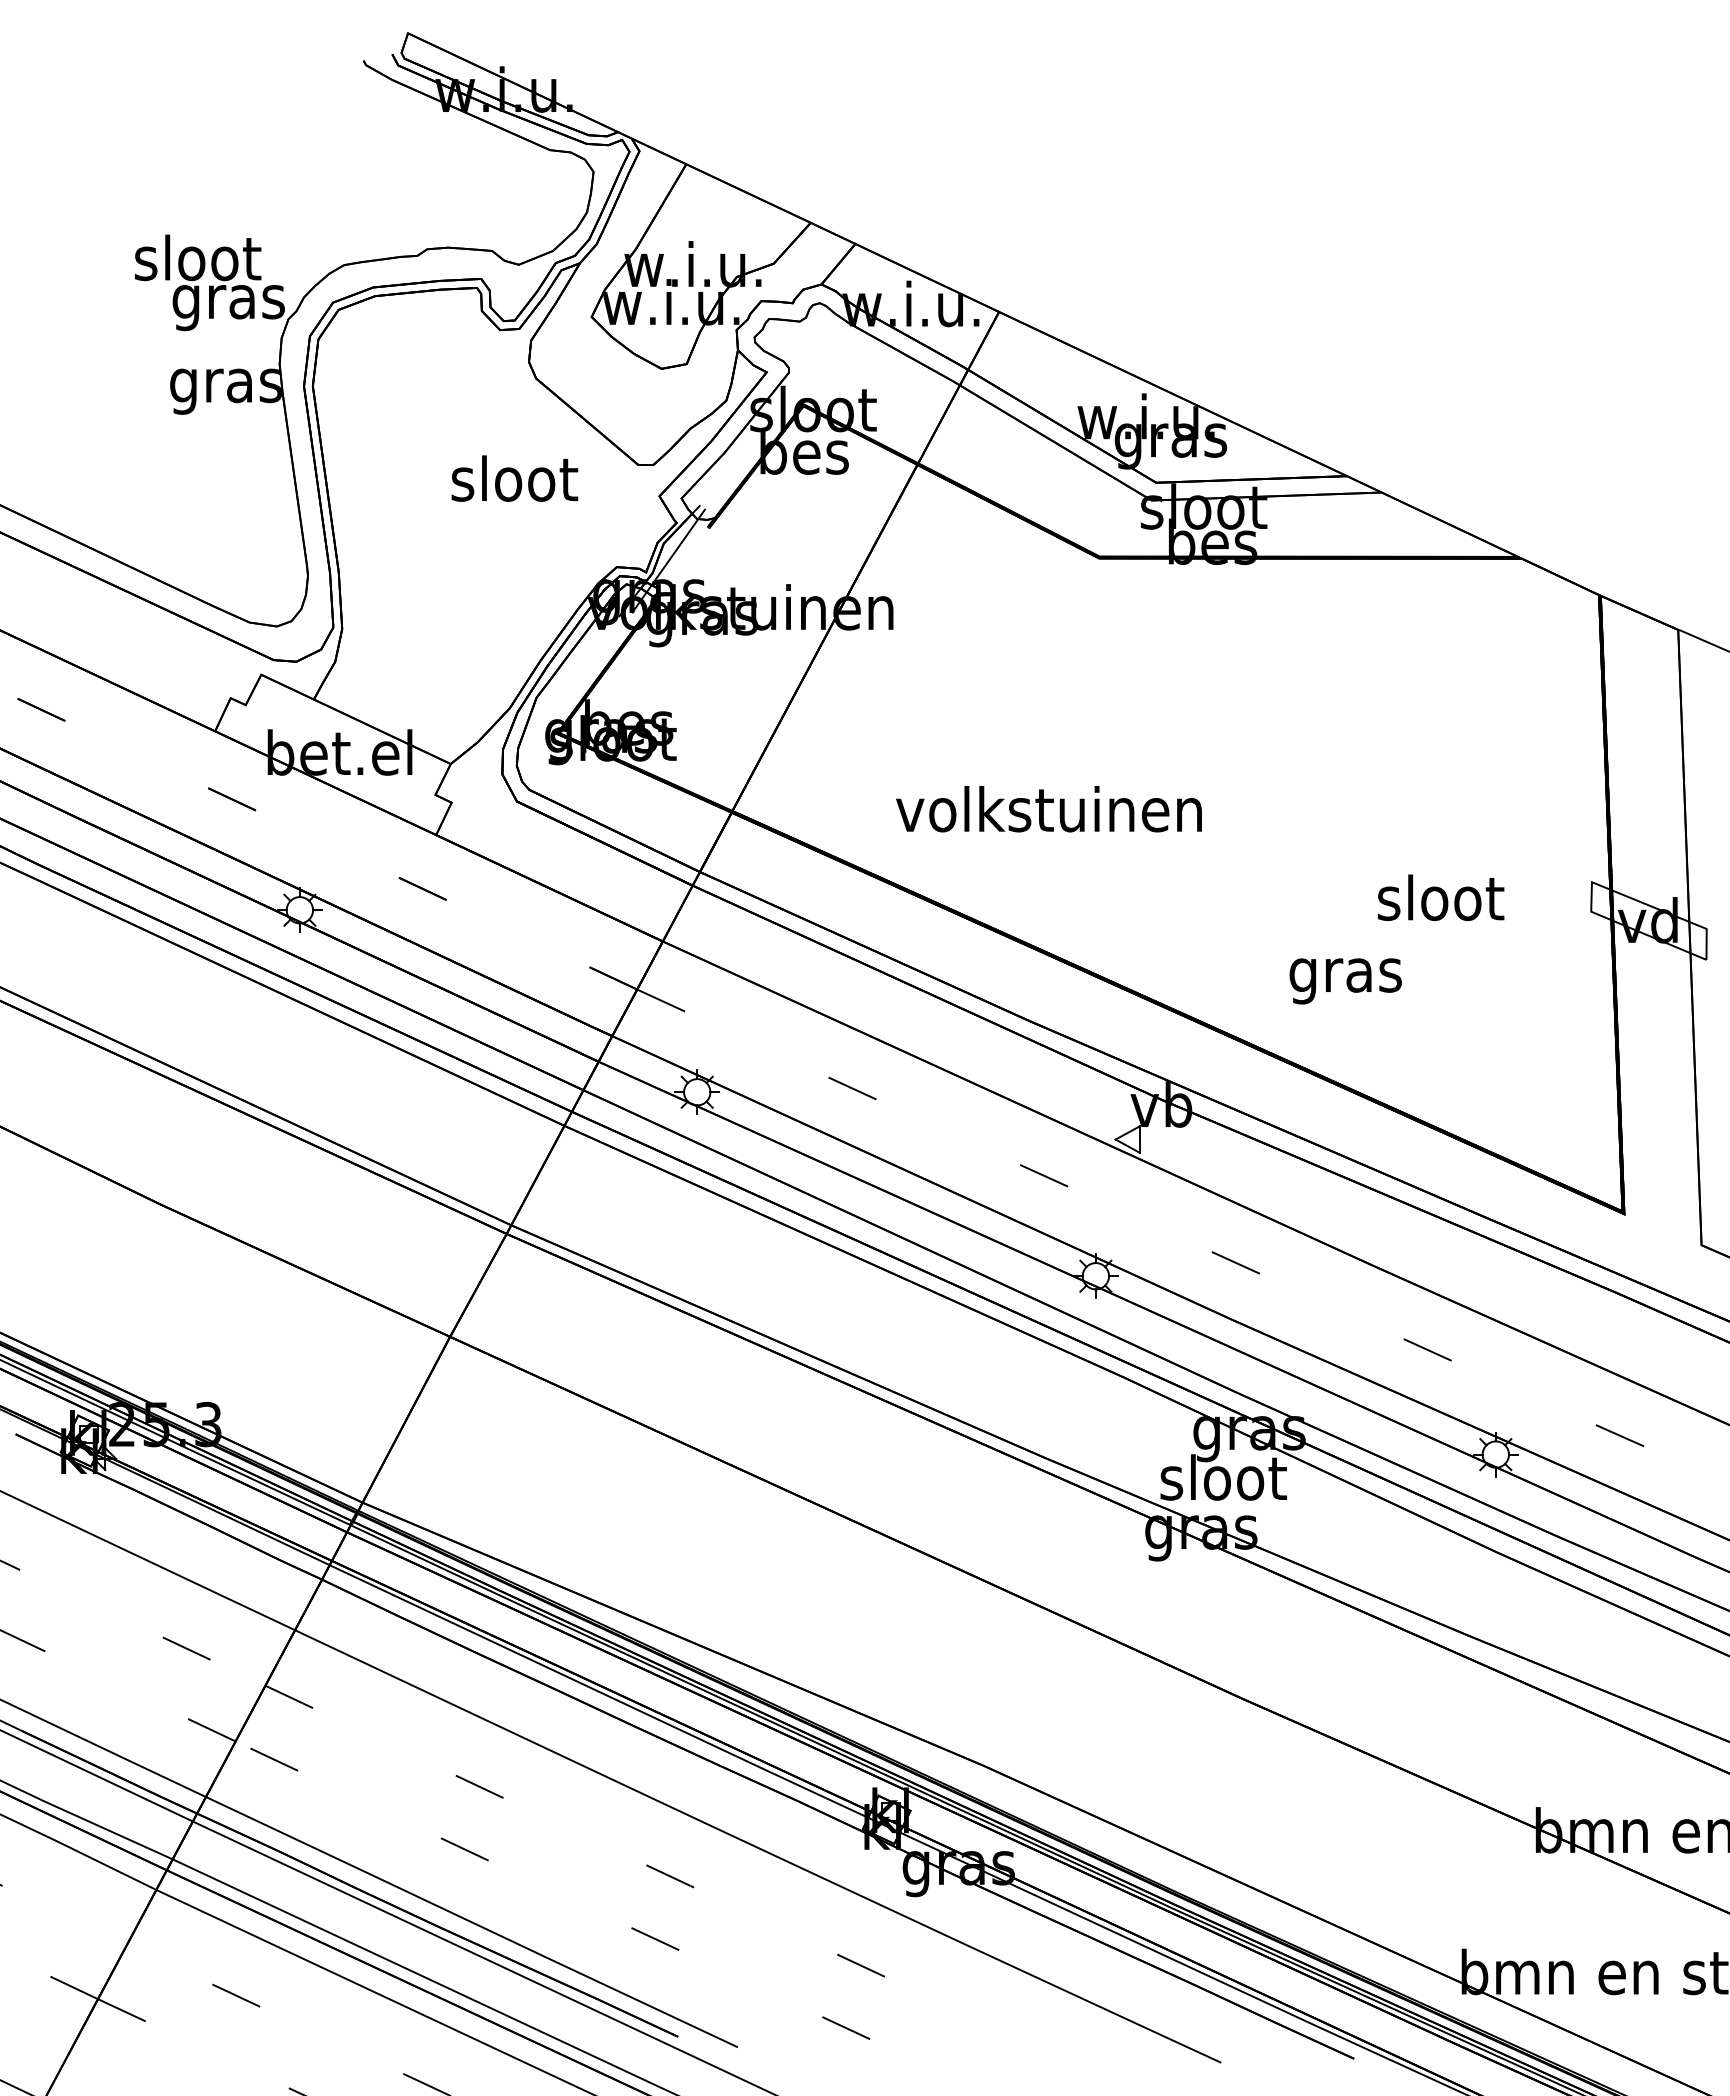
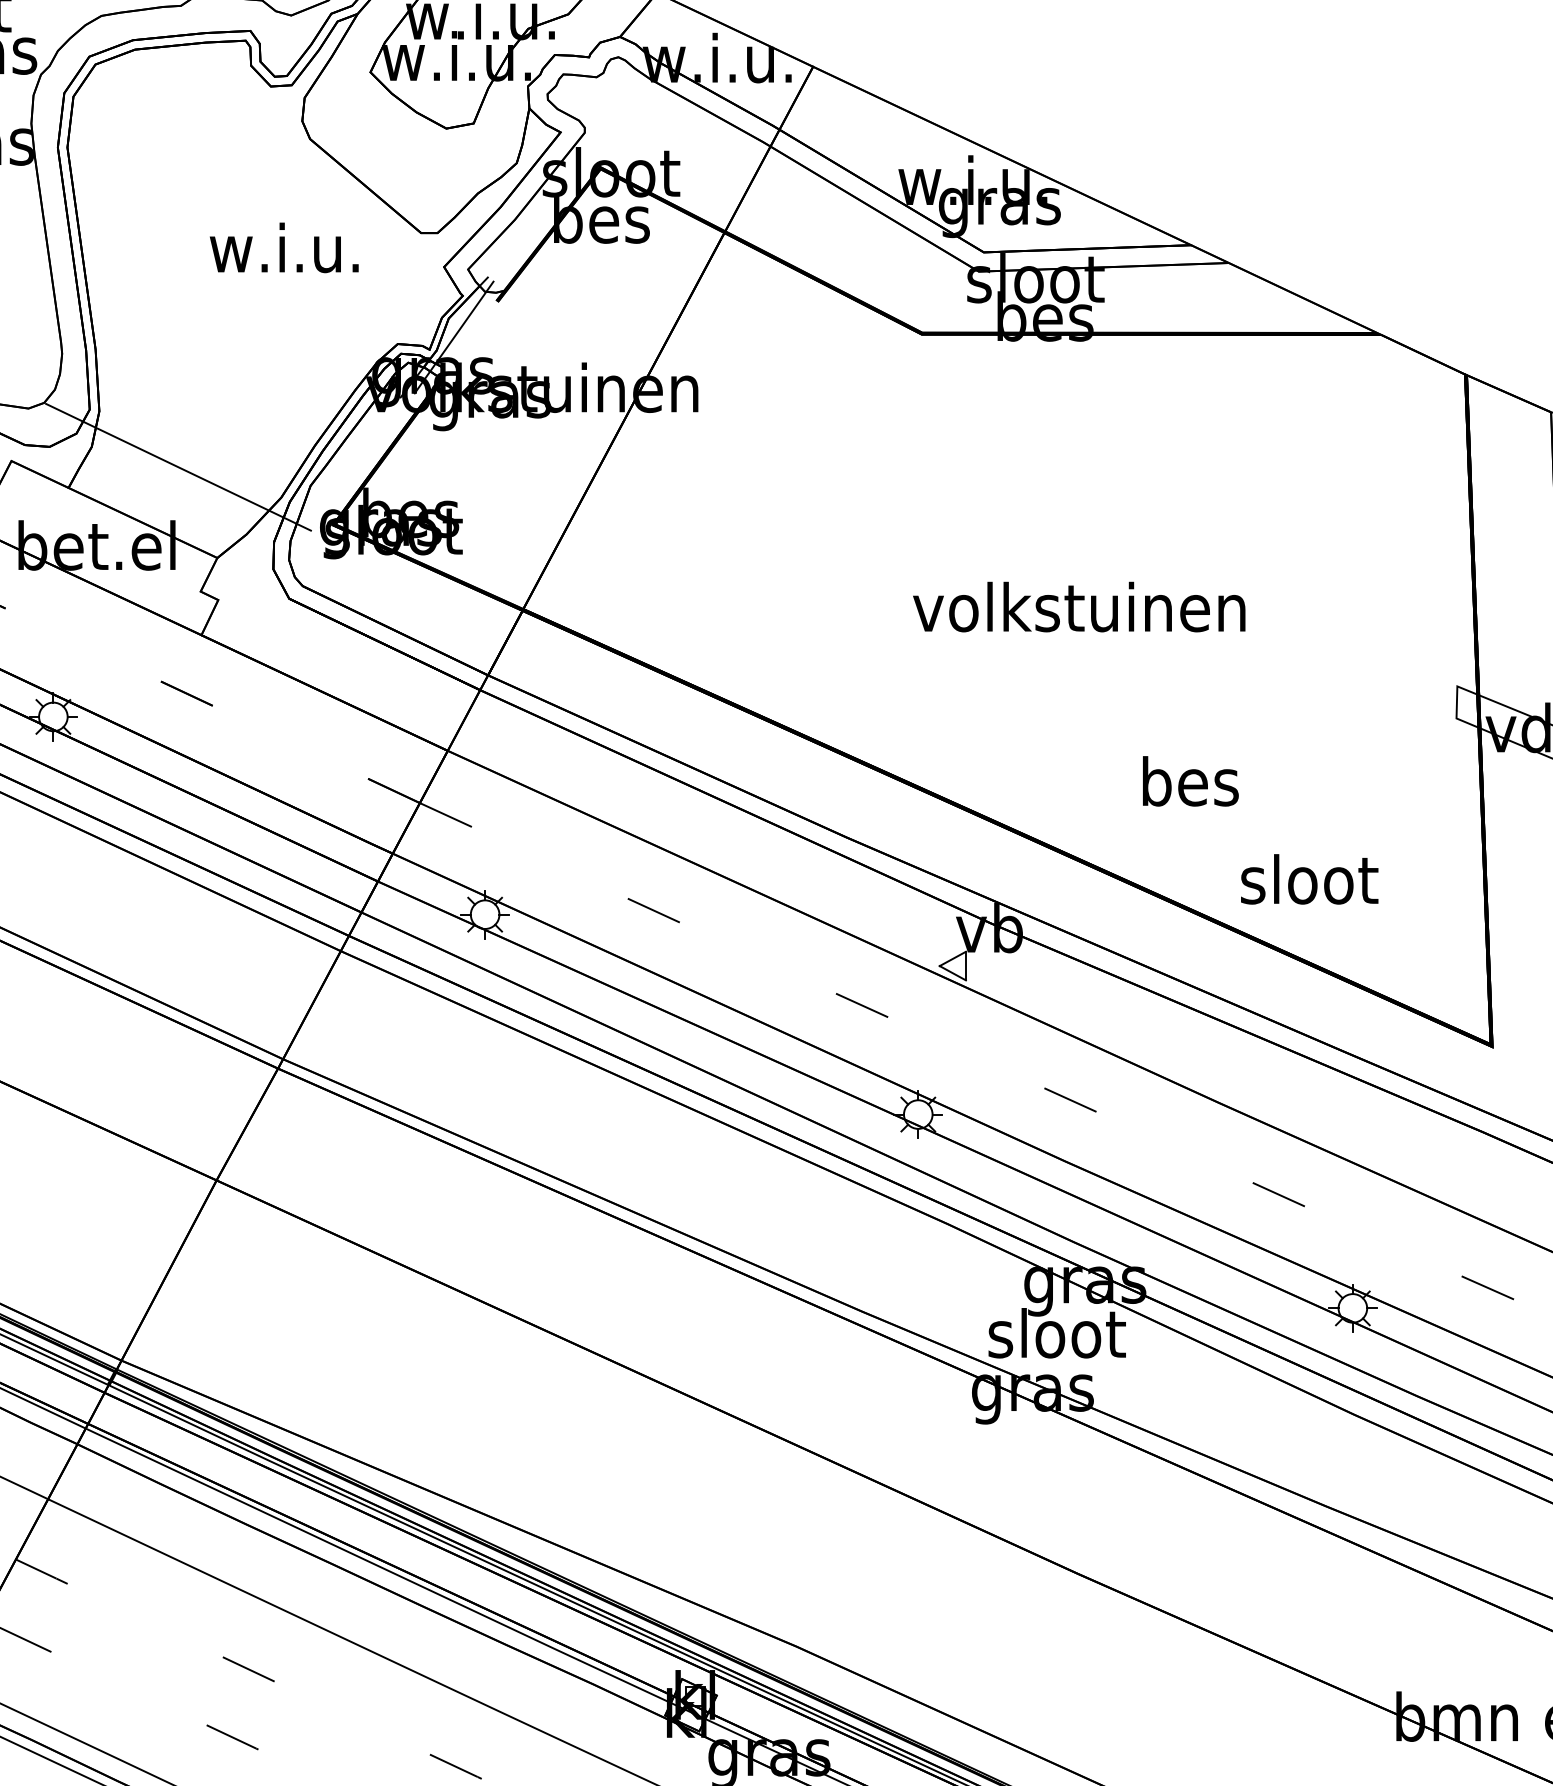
text: (511, 478) -> (283, 247), sloot -> w.i.u.
line: (414, 680) -> (177, 467), added
text: (1048, 809) -> (1078, 607), moved
text: (1440, 897) -> (1309, 879), moved
text: (1345, 975) -> (1189, 787), gras -> bes

